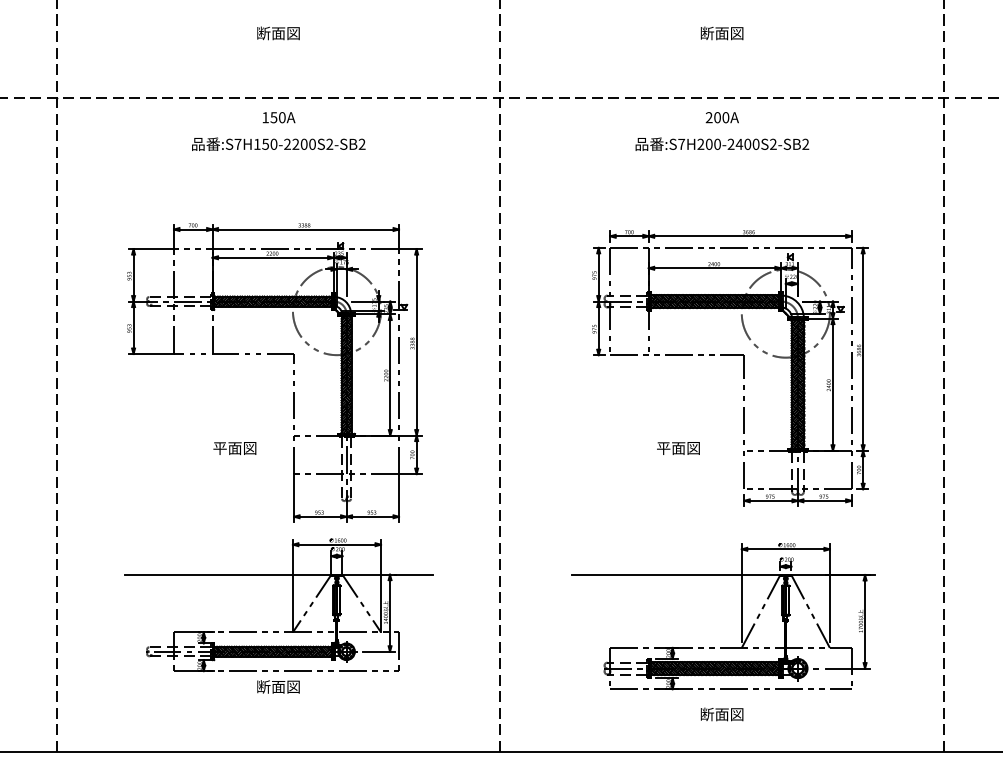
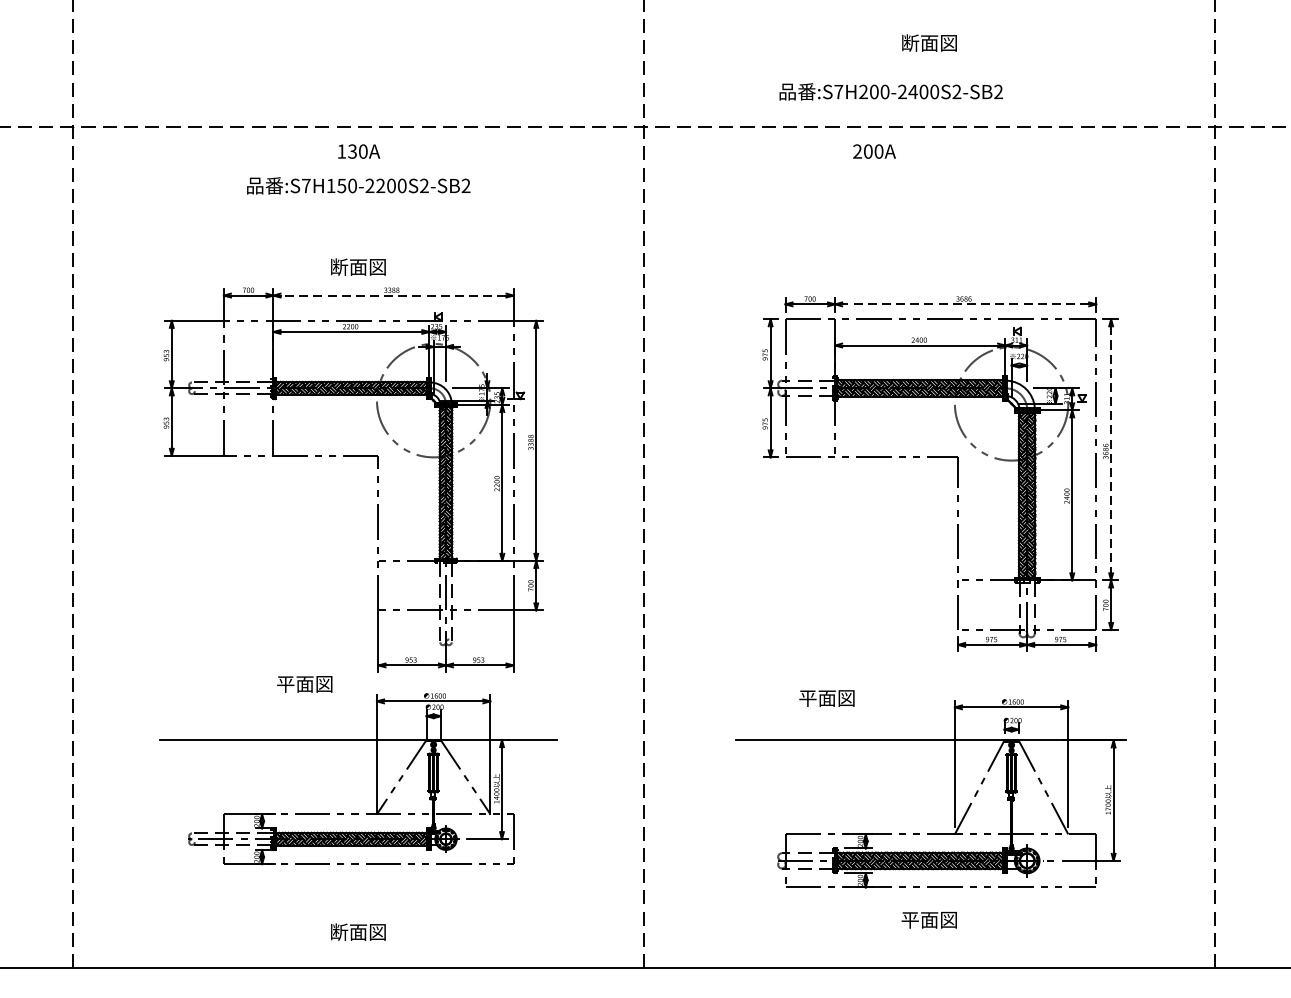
text: (278, 33) -> (358, 267), moved
text: (274, 117) -> (353, 151), 150A -> 130A
text: (721, 117) -> (873, 151), moved
text: (722, 143) -> (891, 90), moved
line: (305, 229) -> (393, 295), solid -> dashed
line: (750, 236) -> (966, 304), solid -> dashed
line: (863, 349) -> (1111, 450), solid -> dashed
text: (234, 448) -> (304, 684), moved
text: (678, 448) -> (827, 698), moved
text: (278, 686) -> (358, 931), moved
text: (707, 714) -> (910, 920), 断面図 -> 平面図

